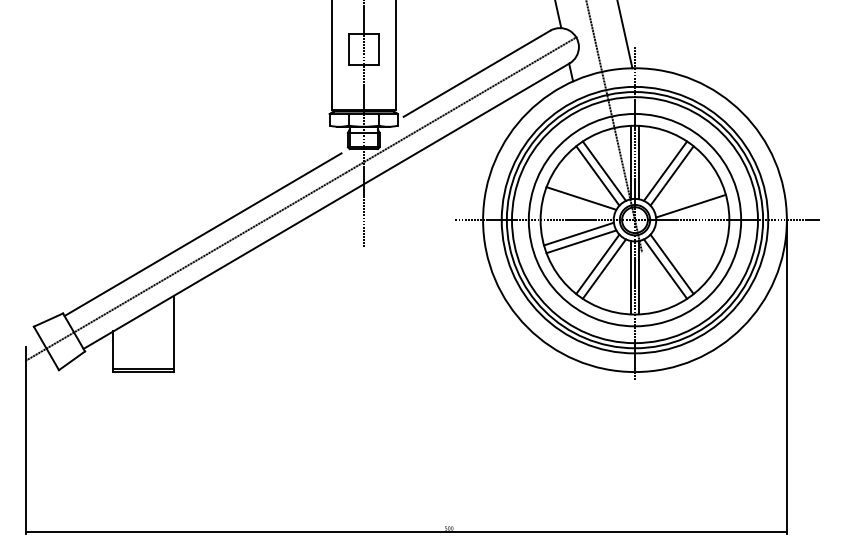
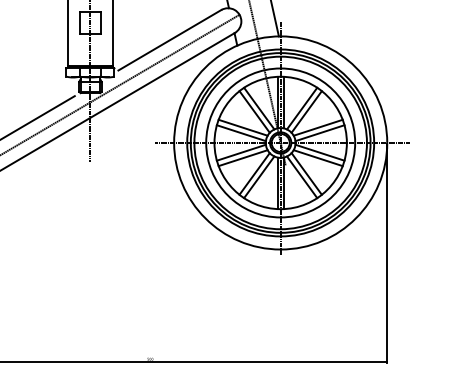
line: (688, 198) -> (318, 127), added
line: (578, 205) -> (241, 132), added
line: (690, 233) -> (319, 152), added
line: (688, 241) -> (318, 157), added

